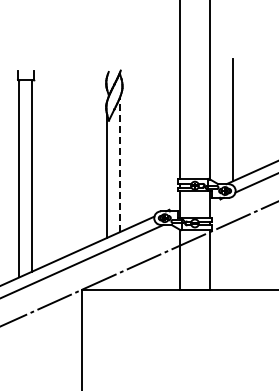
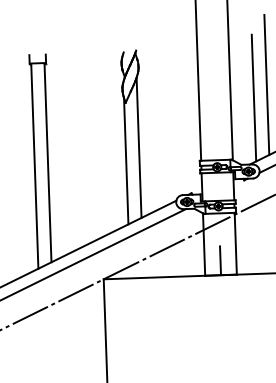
line: (245, 107) -> (266, 84), added
line: (120, 164) -> (139, 147), dashed -> solid
line: (194, 275) -> (220, 260), added

